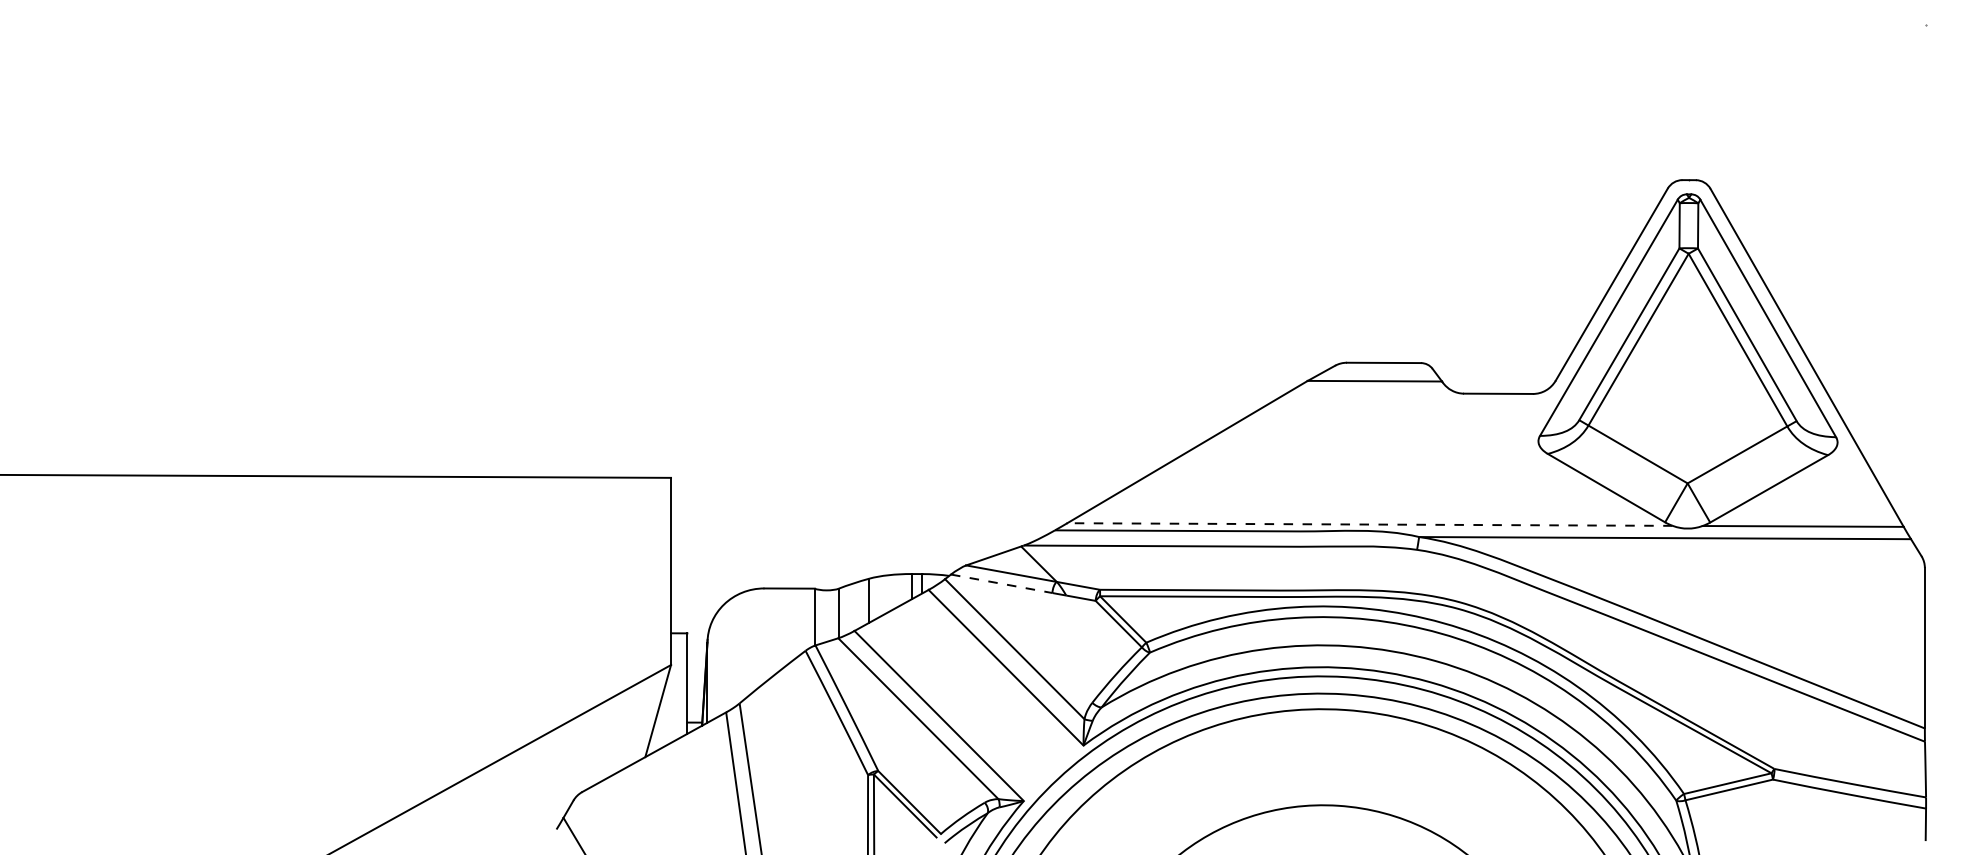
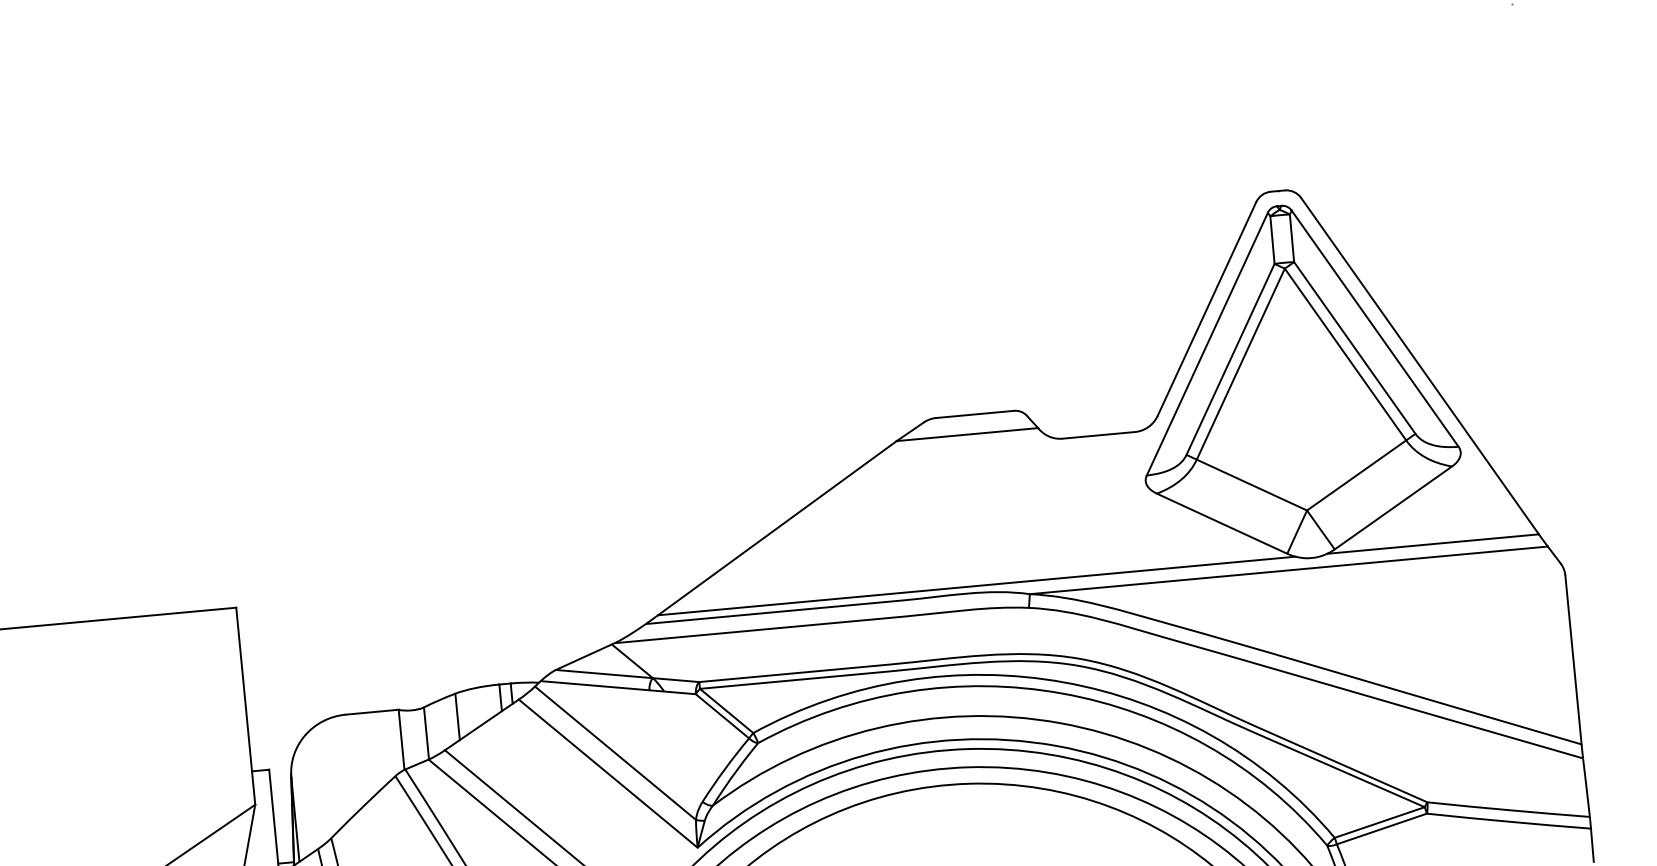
line: (1370, 524) -> (977, 585), dashed -> solid
line: (1001, 583) -> (594, 685), dashed -> solid

